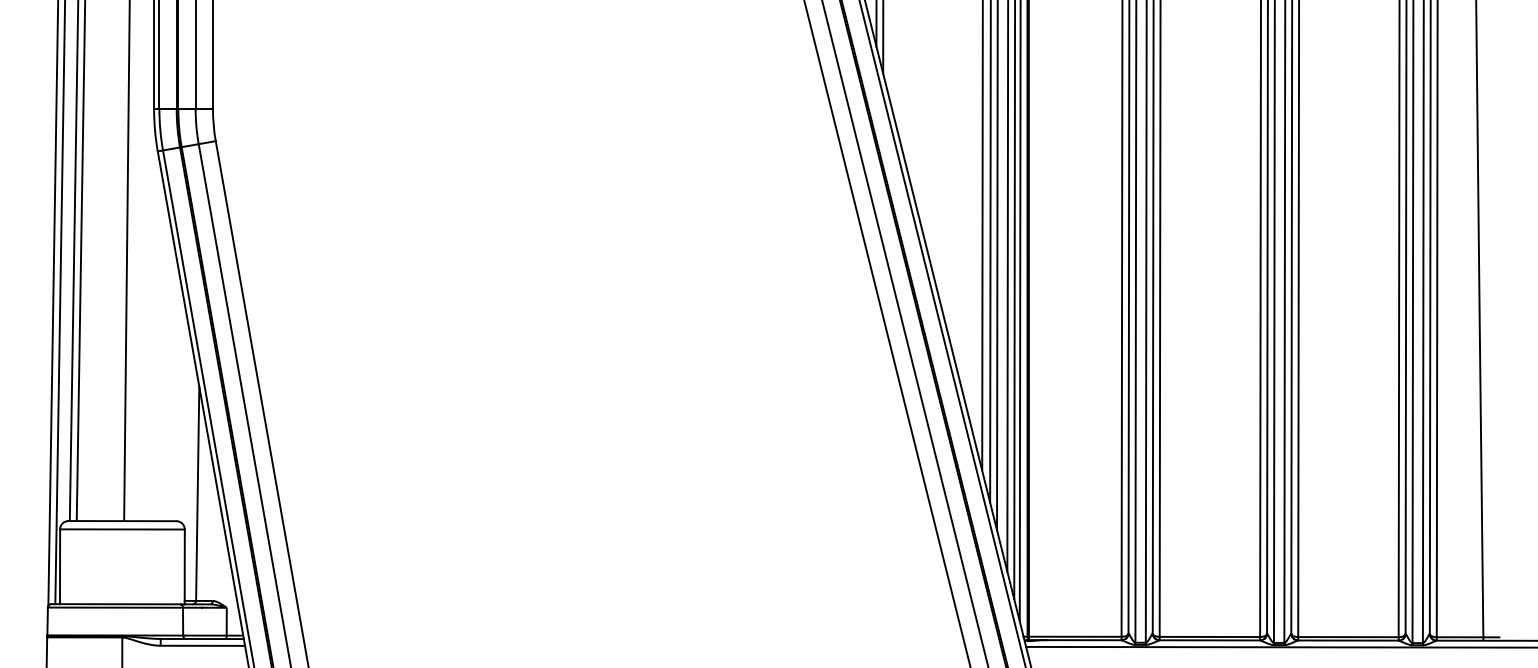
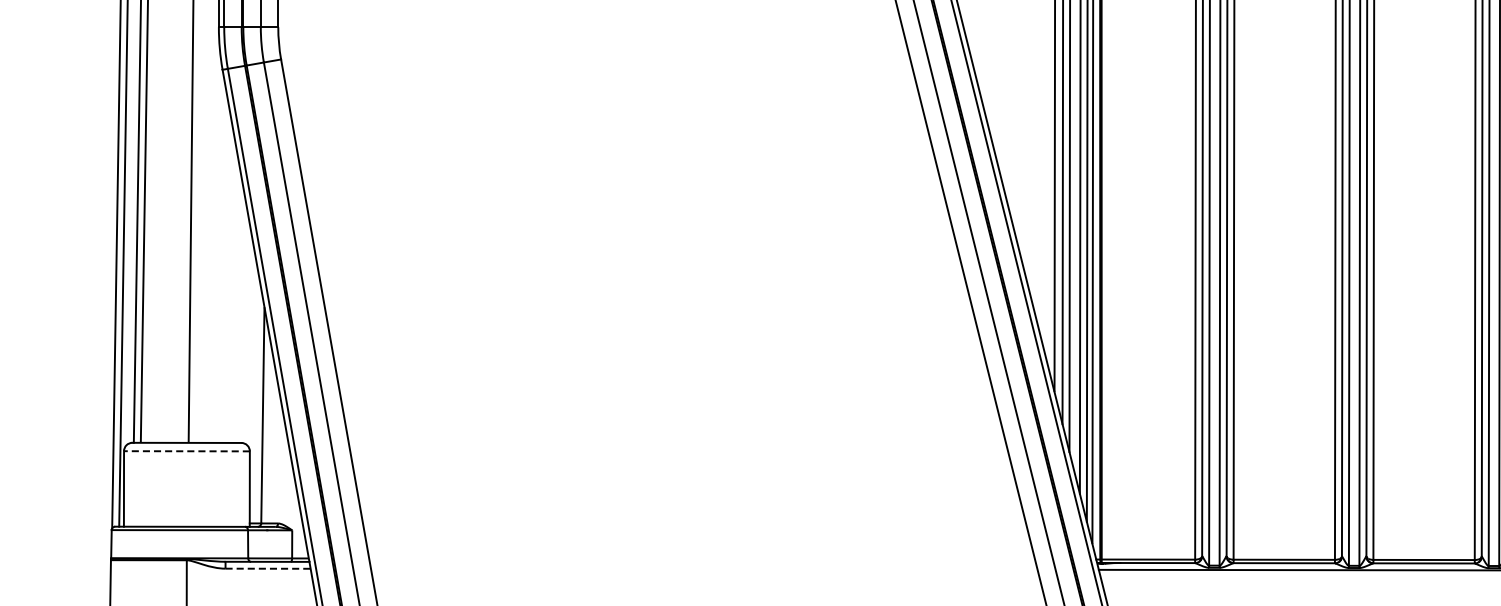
line: (121, 529) -> (185, 451), solid -> dashed
line: (203, 645) -> (268, 568), solid -> dashed

